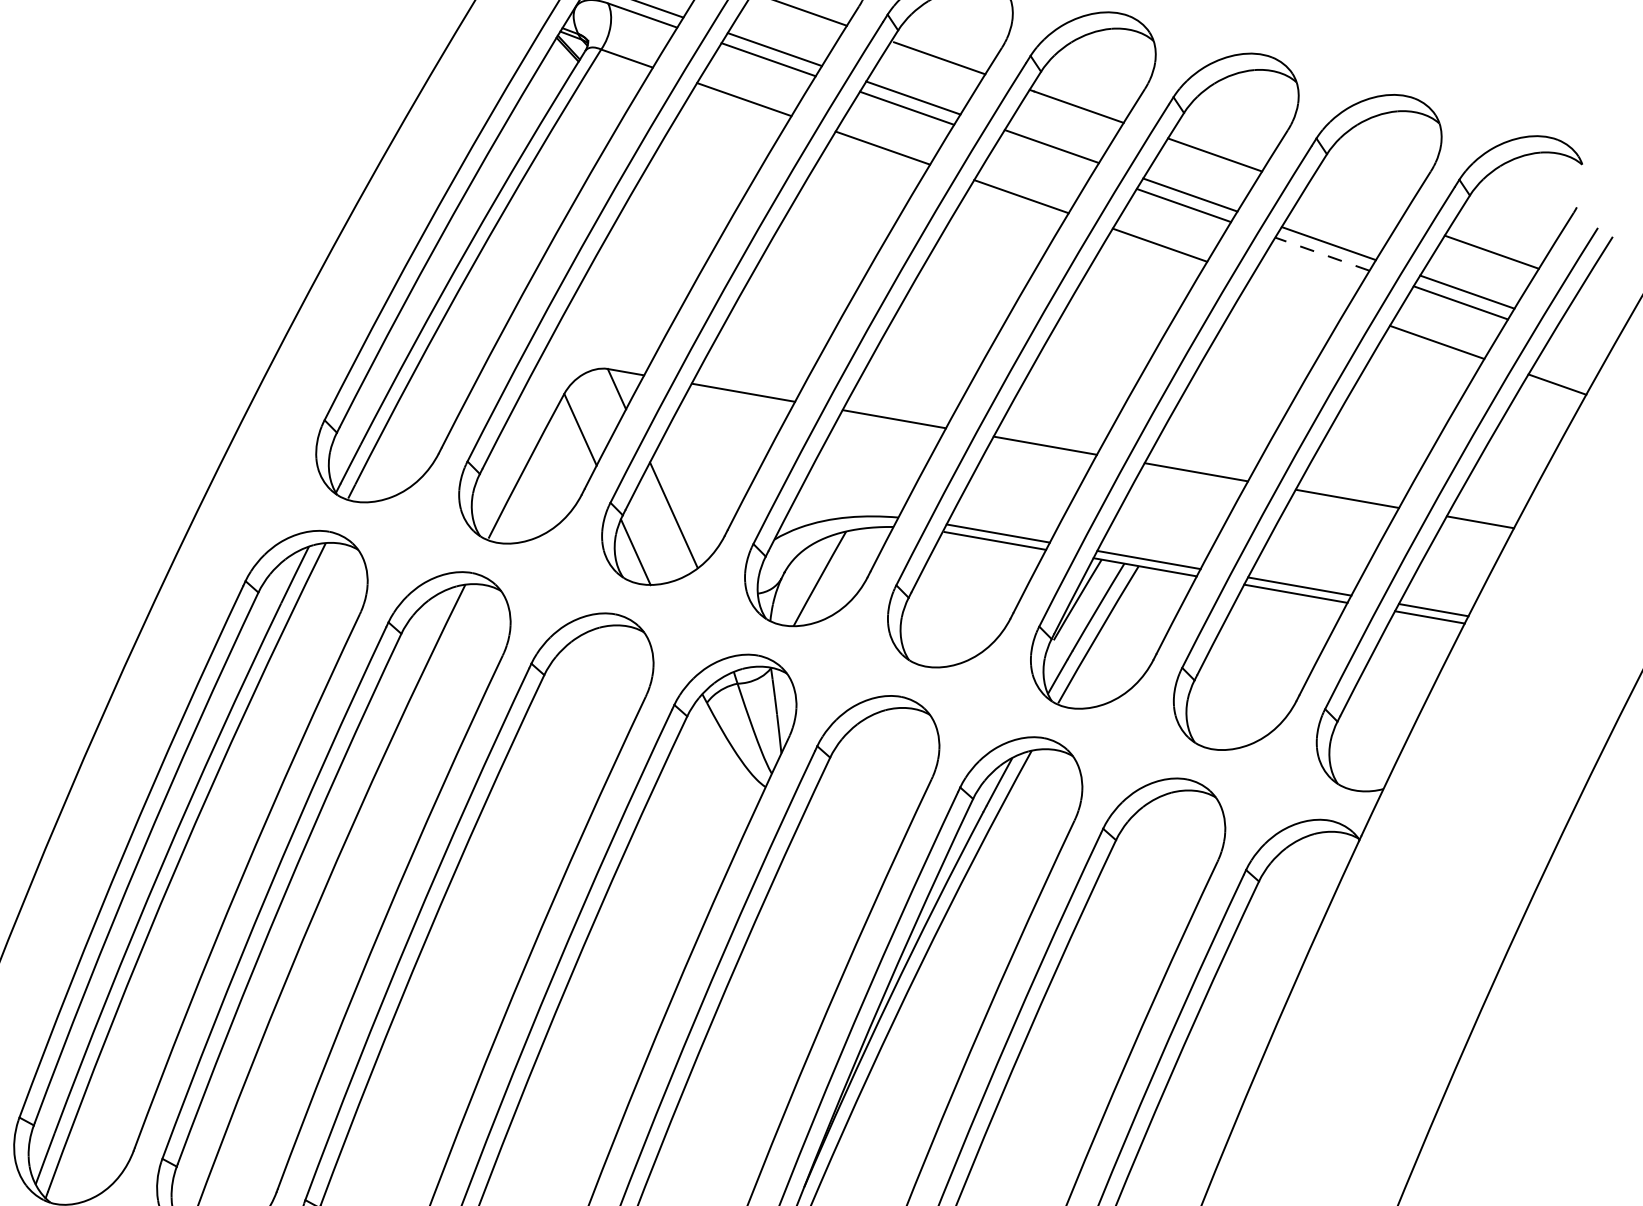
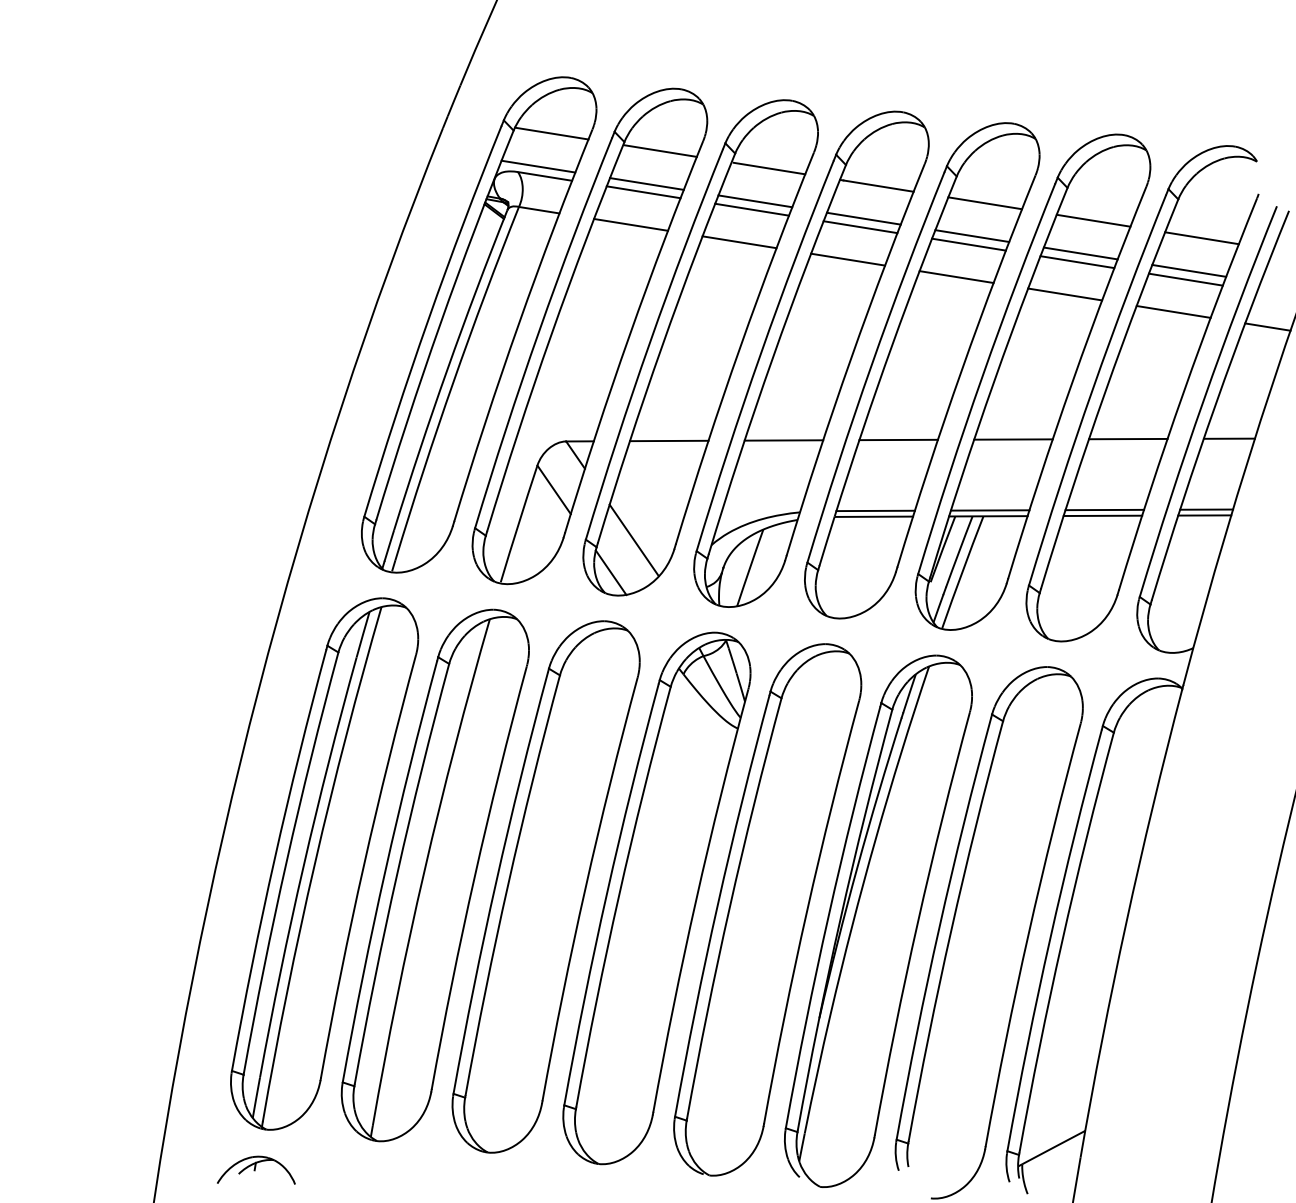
line: (1045, 157) -> (860, 227), added
line: (1353, 203) -> (1093, 220), added
line: (1321, 254) -> (1076, 262), dashed -> solid
line: (1299, 293) -> (1065, 294), added

